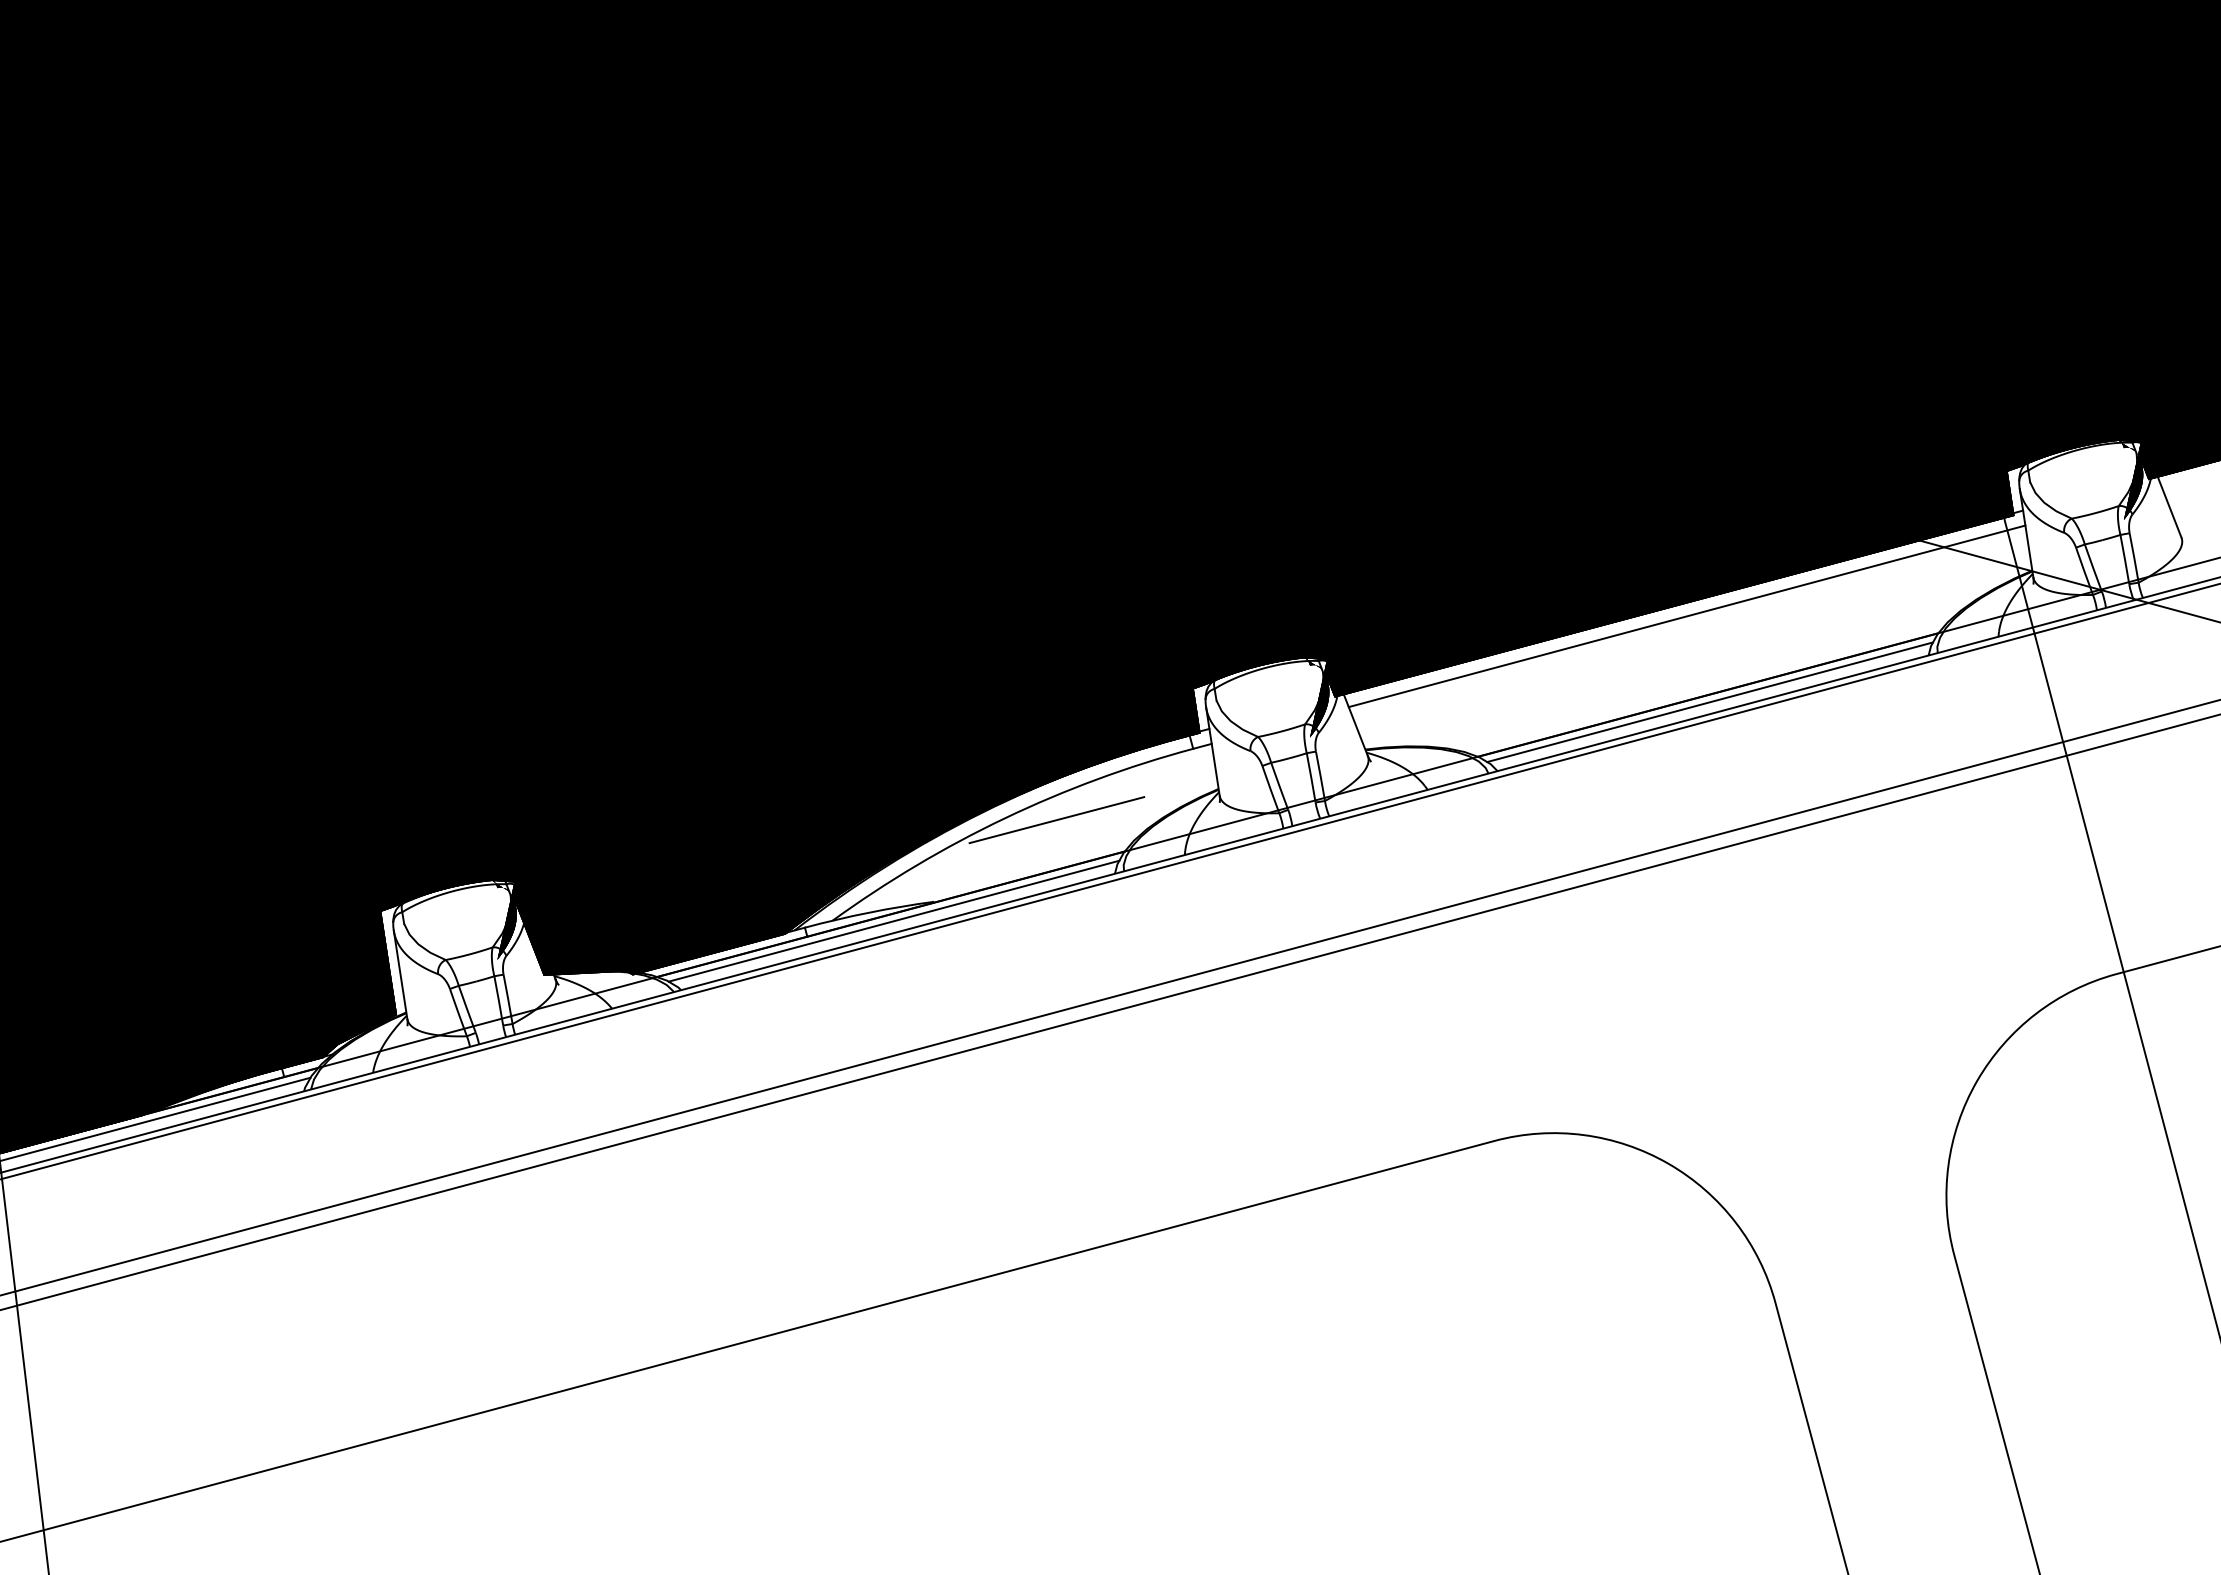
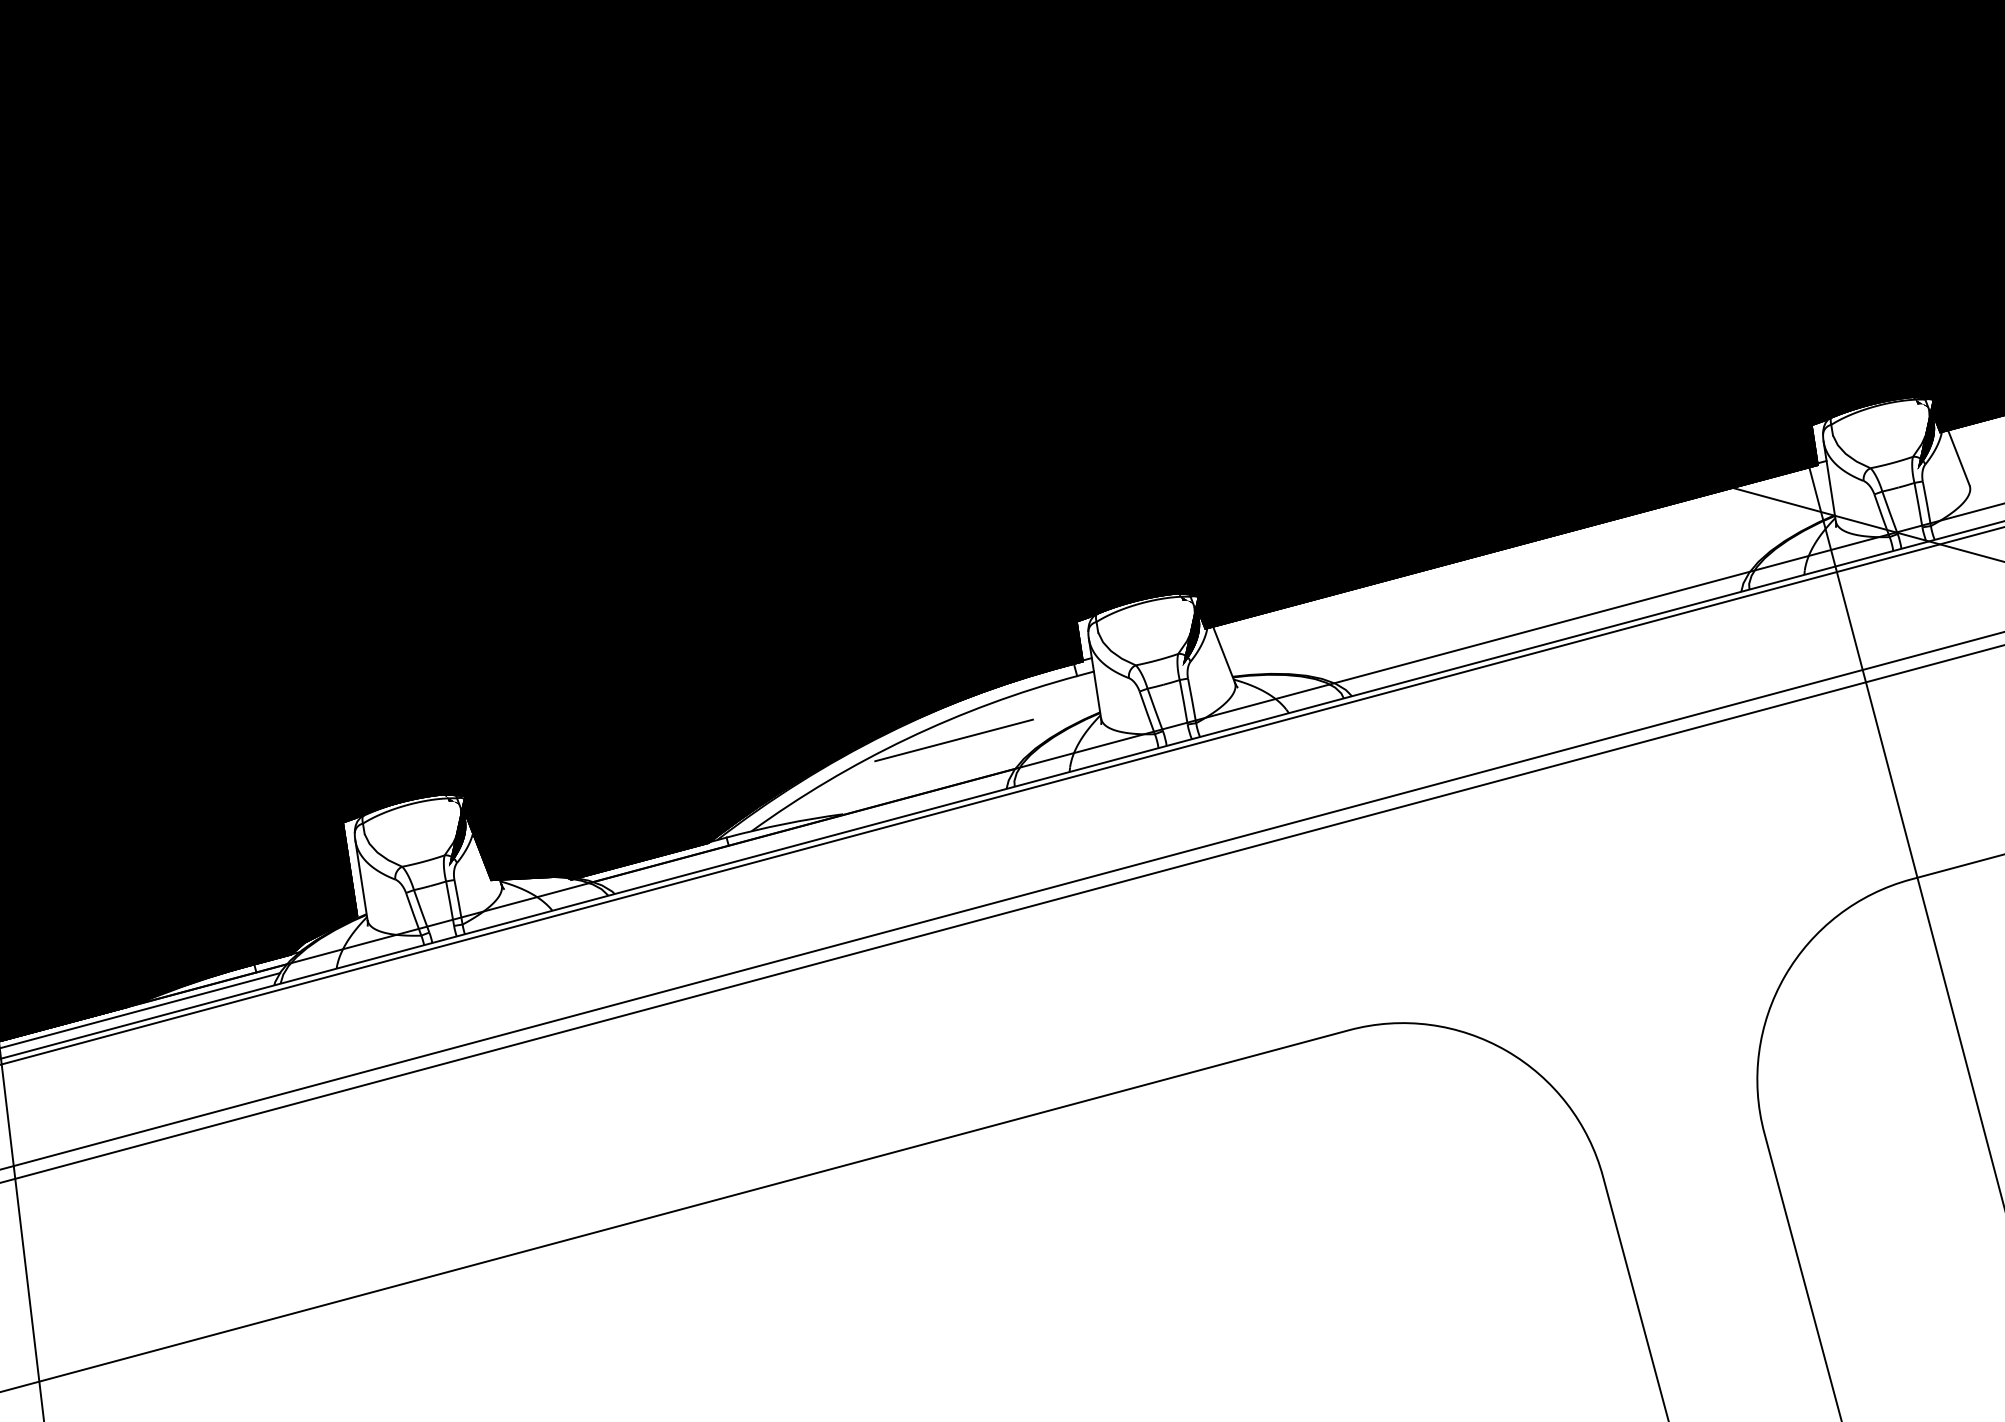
line: (1686, 616) -> (1522, 556), removed
line: (1707, 694) -> (1541, 627), removed
line: (1710, 702) -> (1544, 634), removed
line: (893, 920) -> (806, 831), removed

